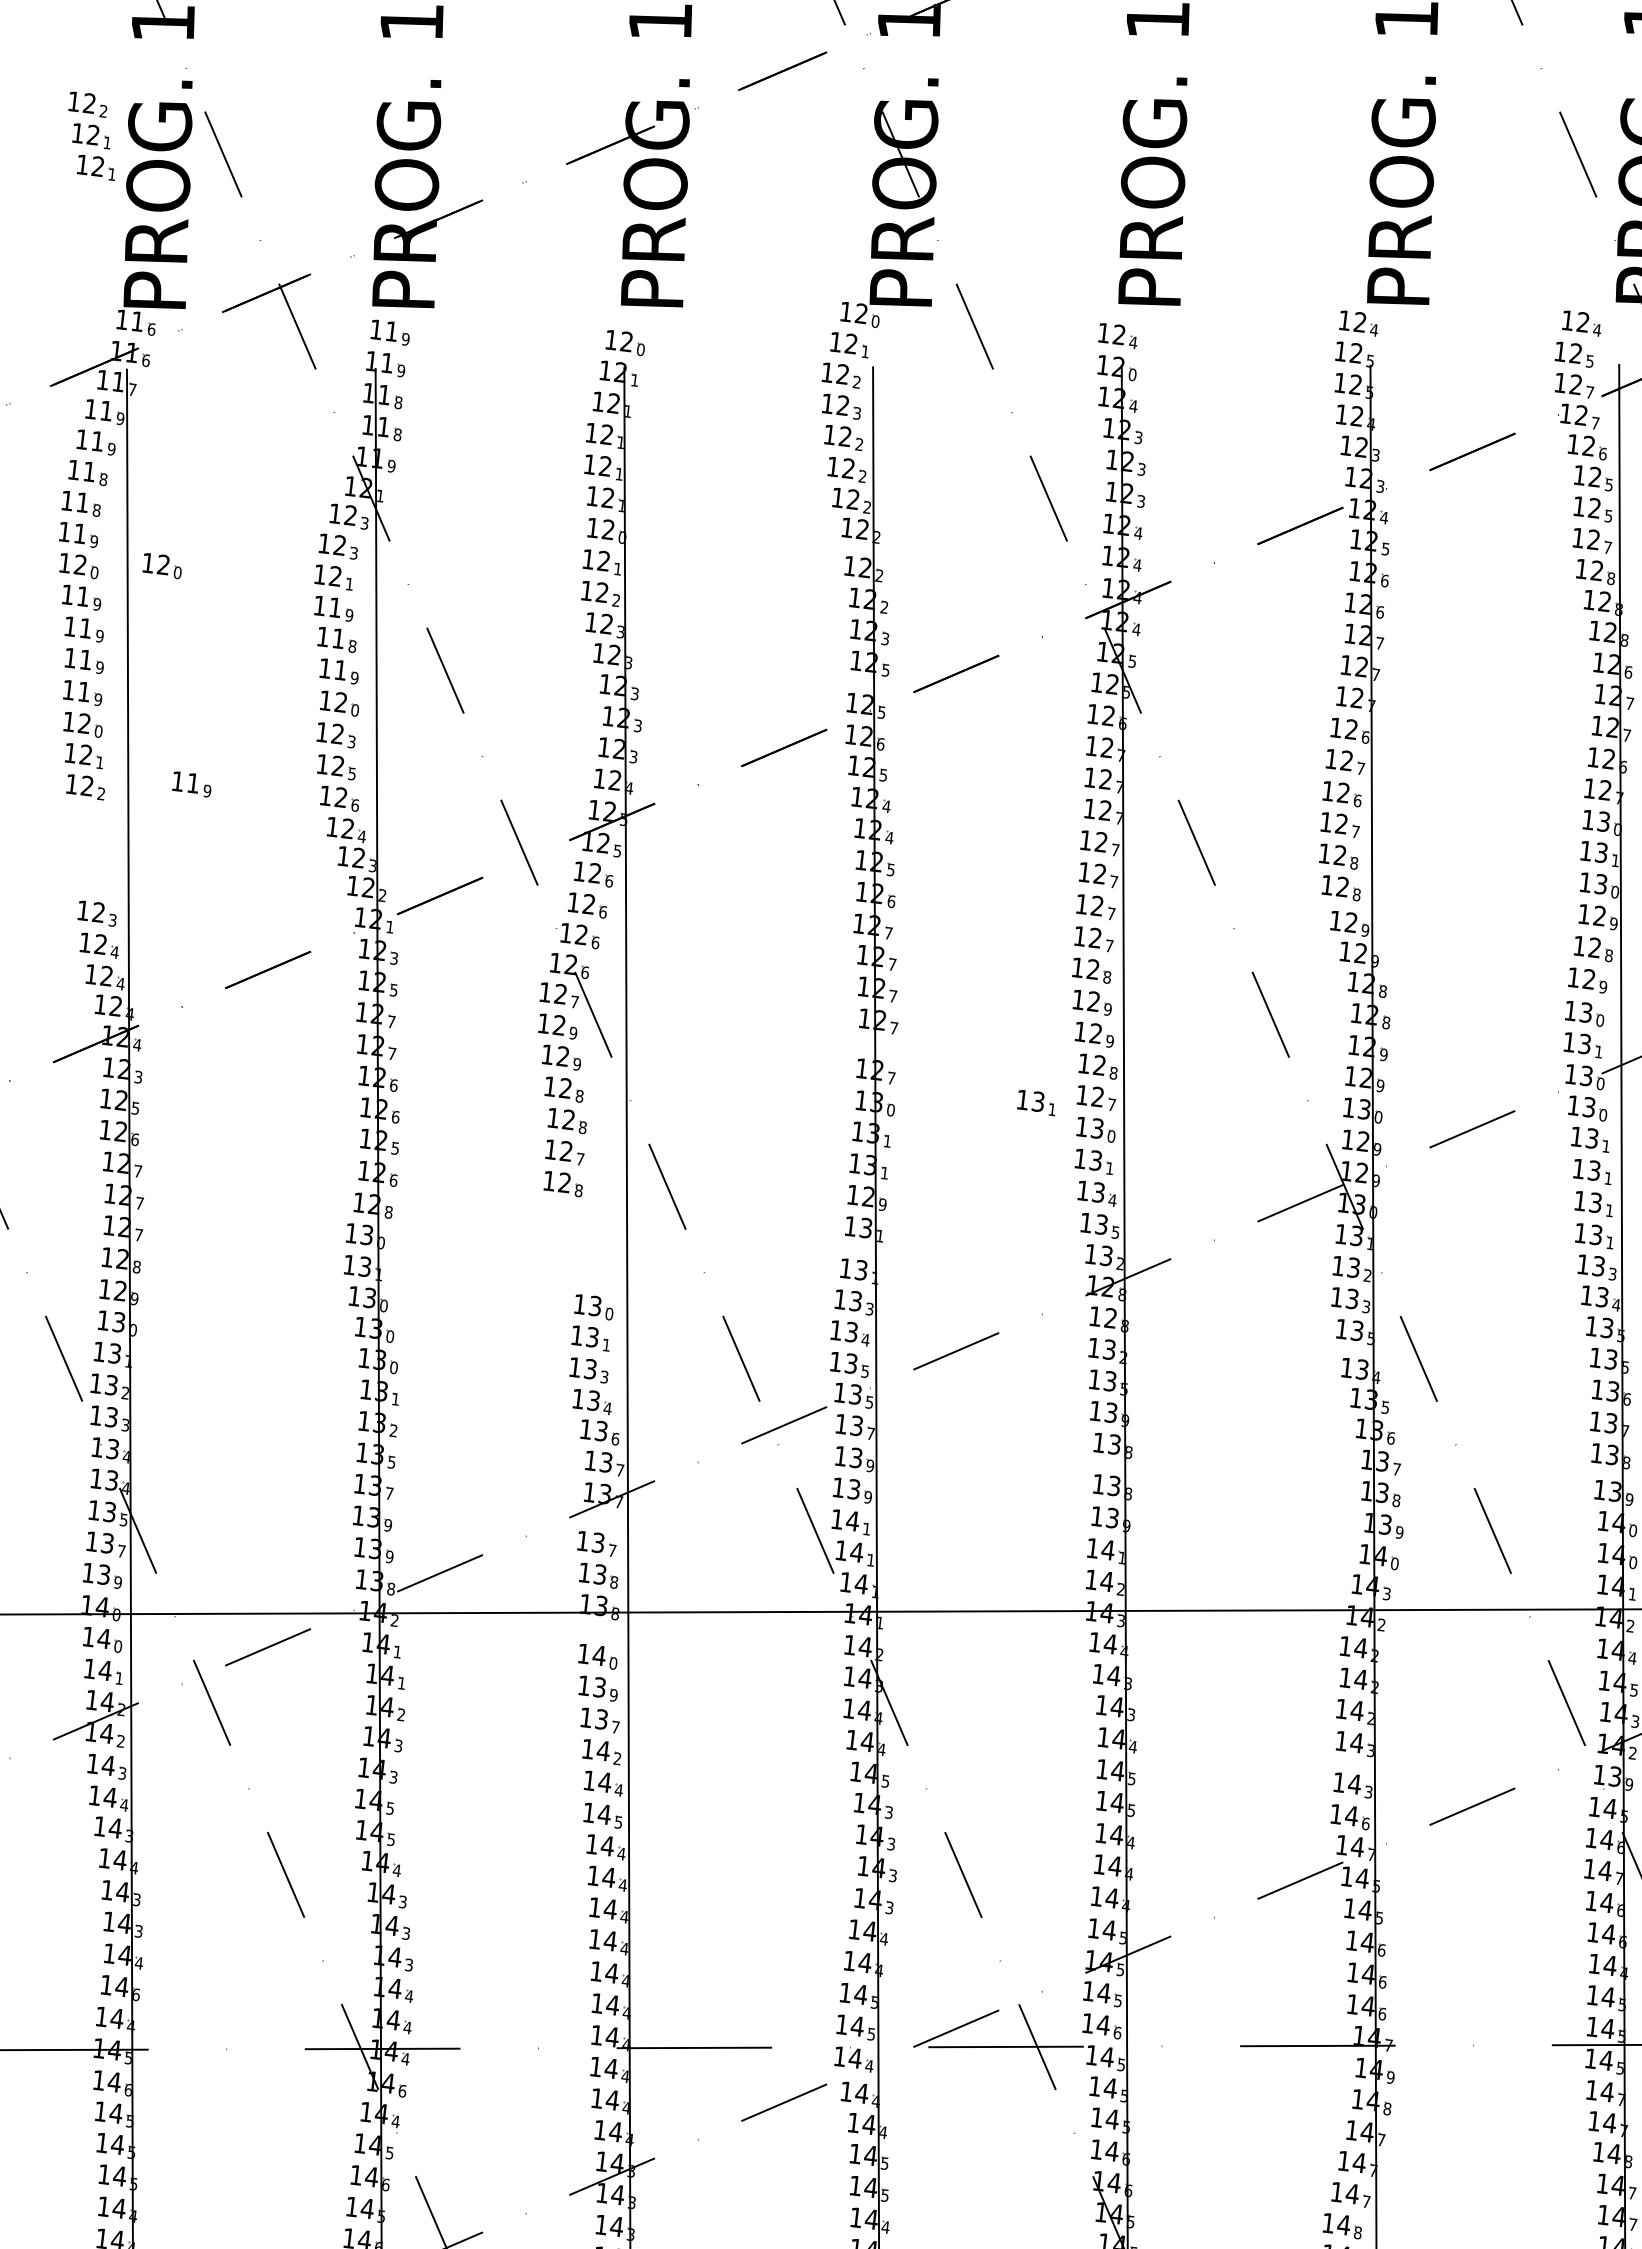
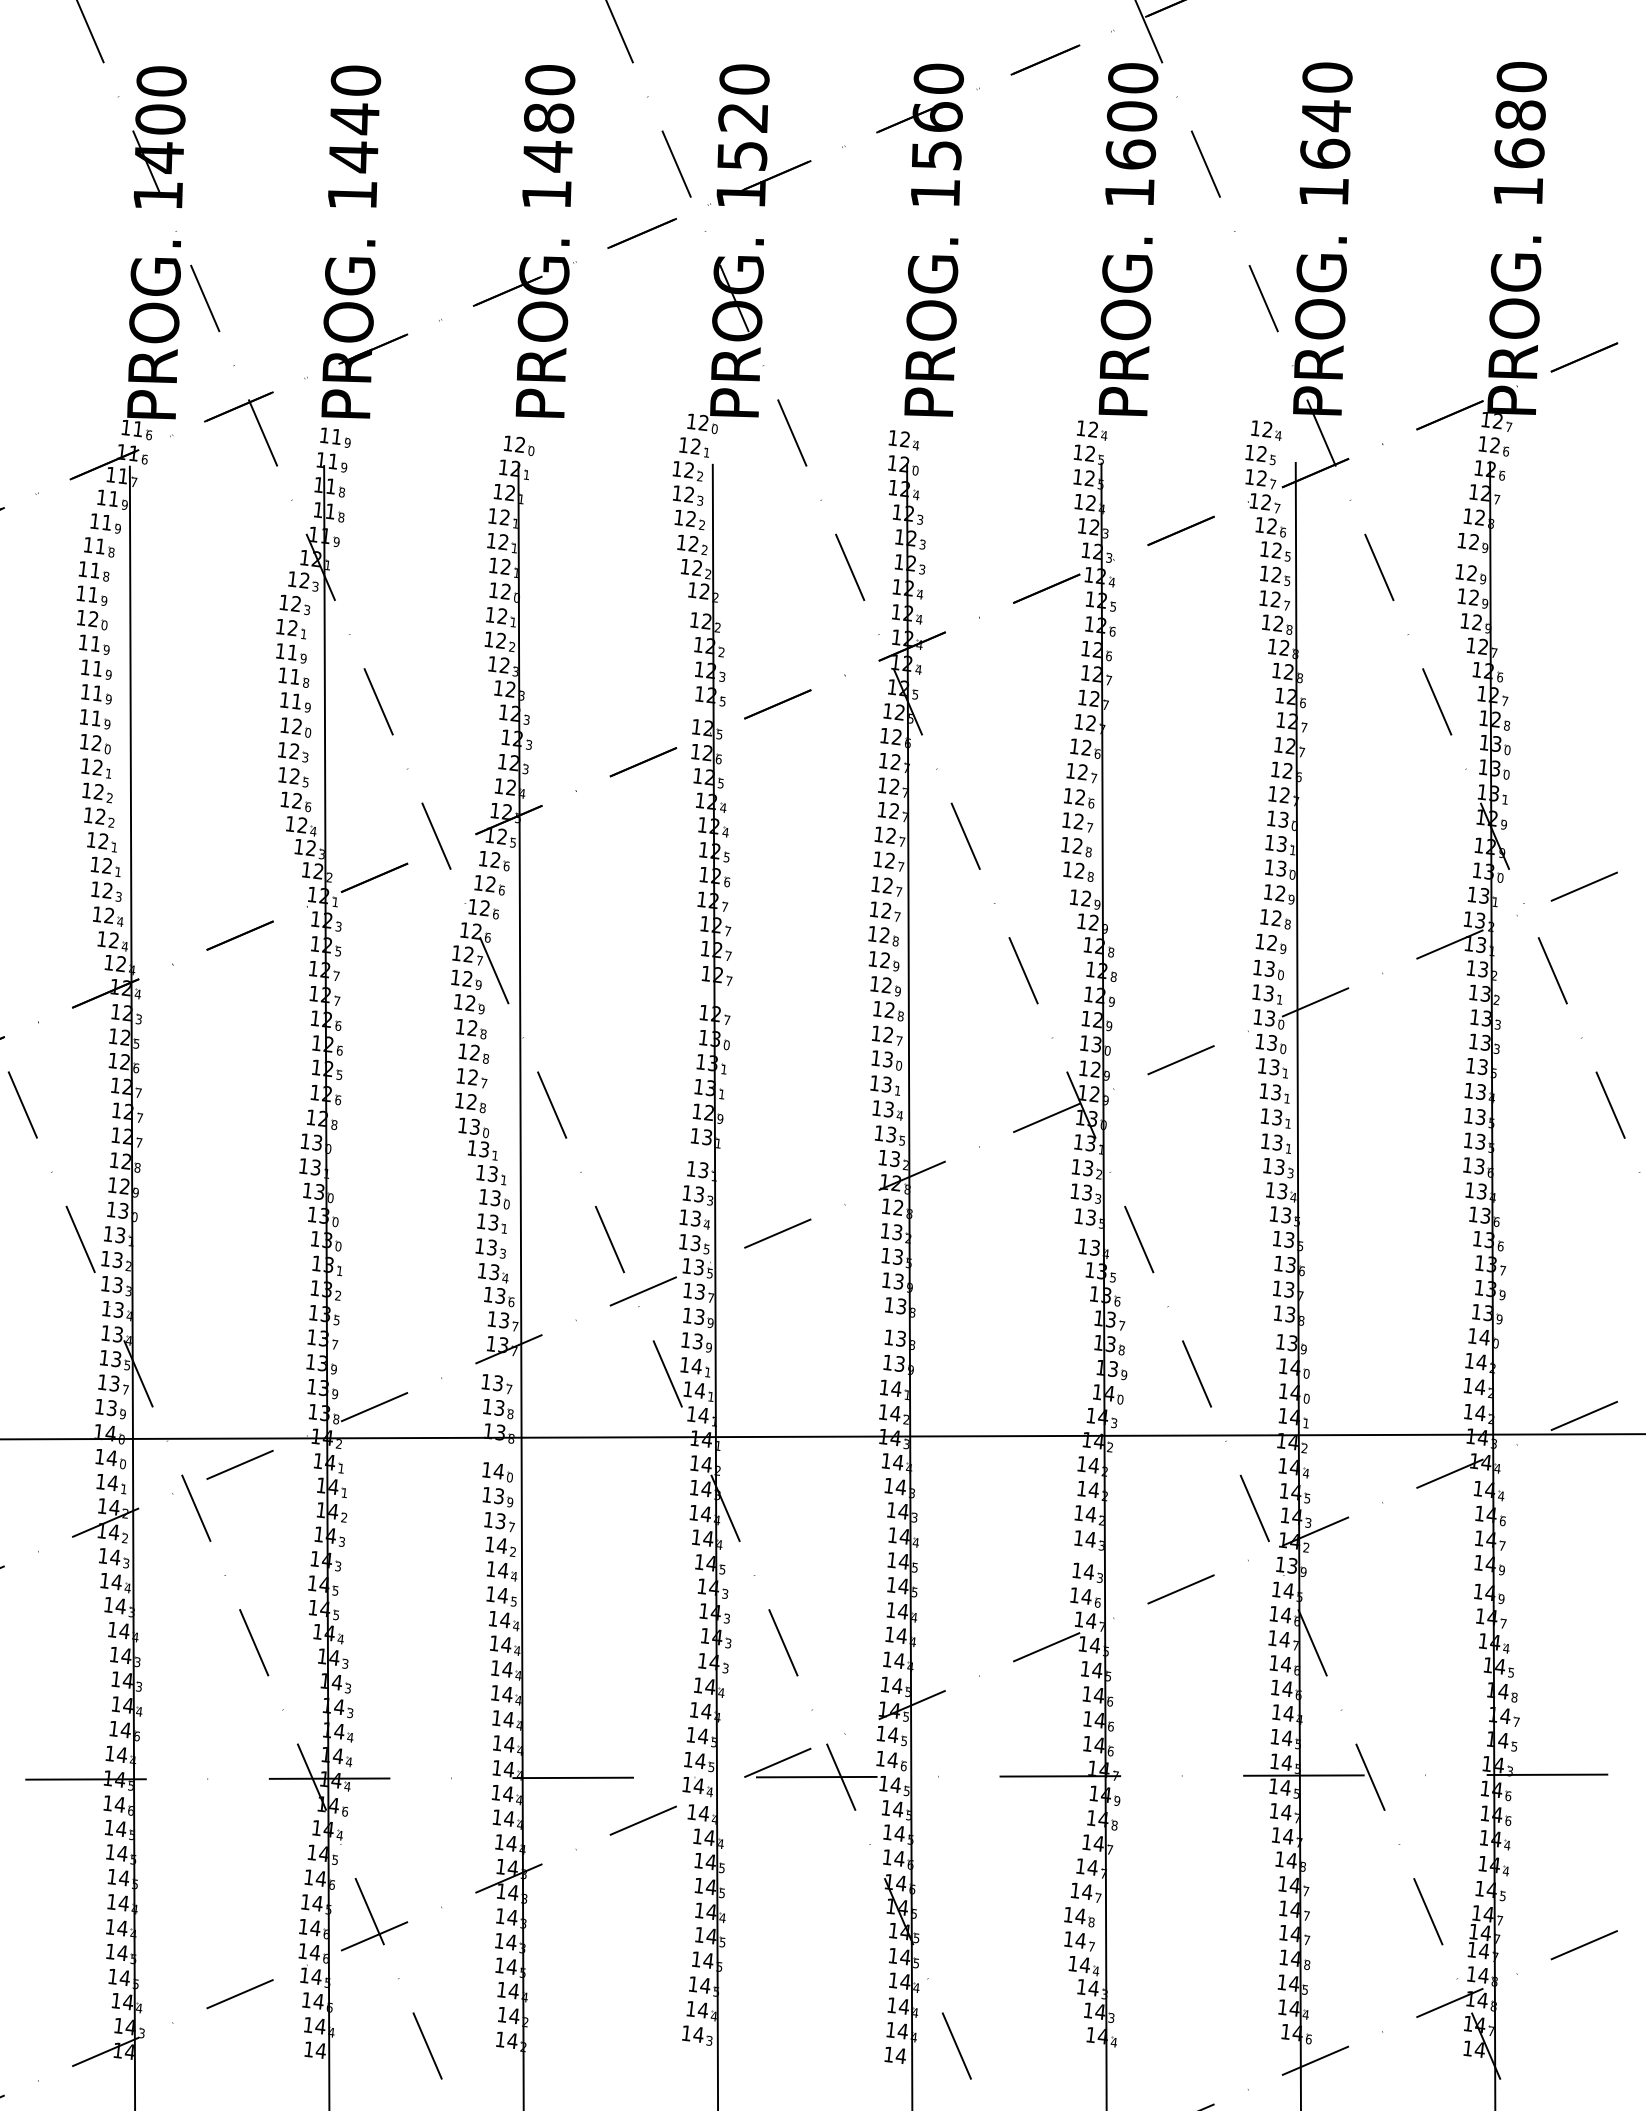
part: (91, 136) -> (102, 842), moved
part: (162, 566) -> (157, 620), removed
part: (191, 784) -> (180, 790), removed
part: (1035, 1102) -> (839, 1039), removed
part: (578, 1246) -> (482, 1151), added

